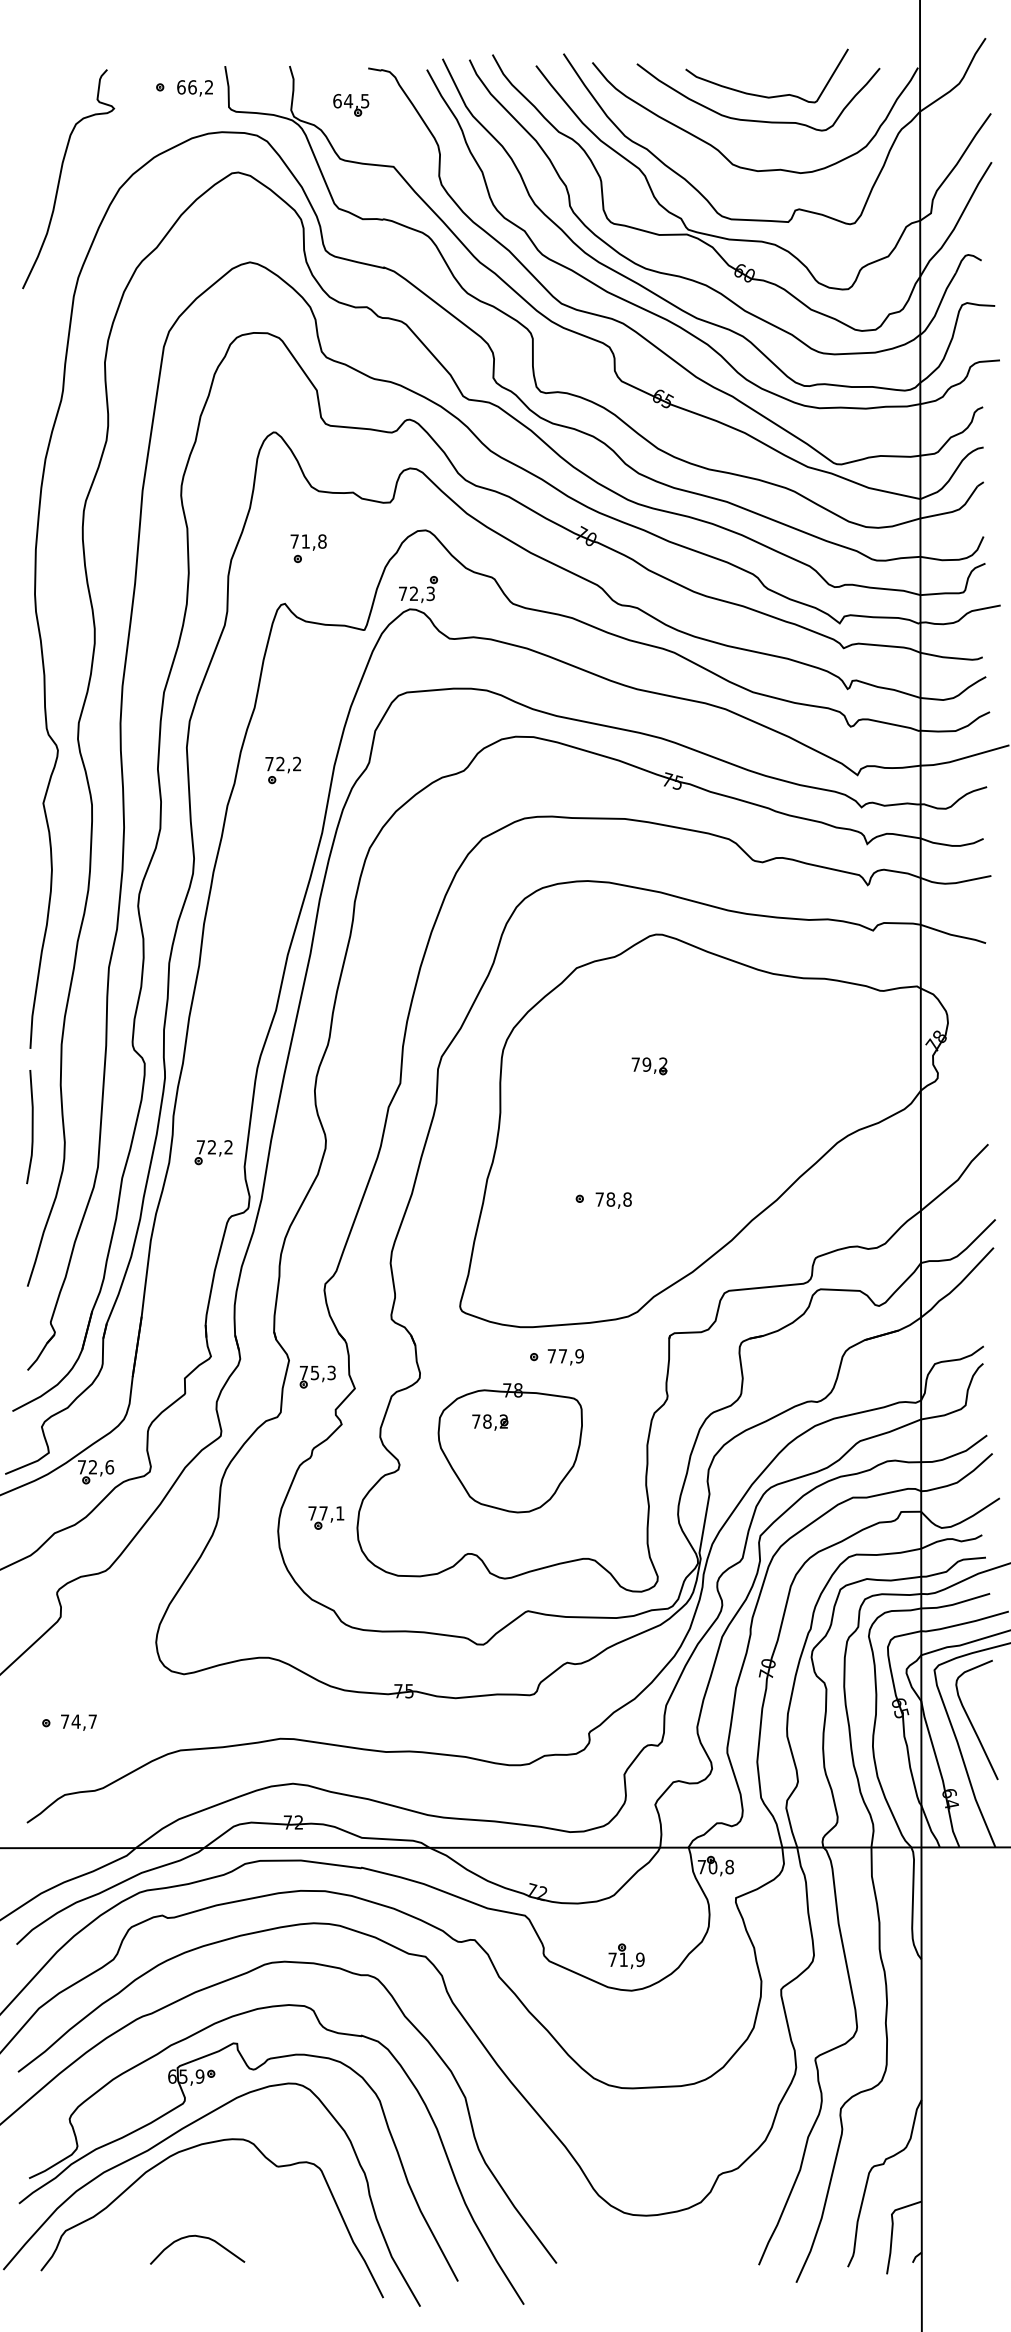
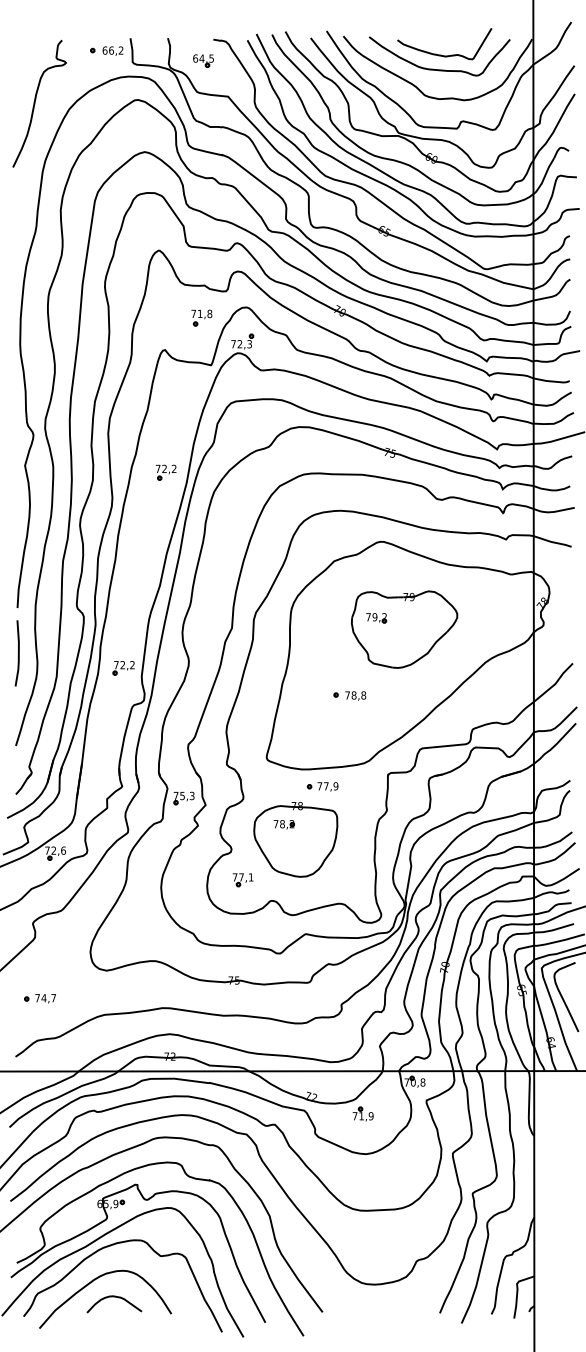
part: (308, 547) -> (201, 317), moved
part: (282, 770) -> (165, 472), moved
part: (697, 1085) -> (404, 629), added
part: (325, 1518) -> (242, 880), moved
part: (625, 1955) -> (362, 1113), moved
curve: (164, 2208) -> (95, 1280), added

